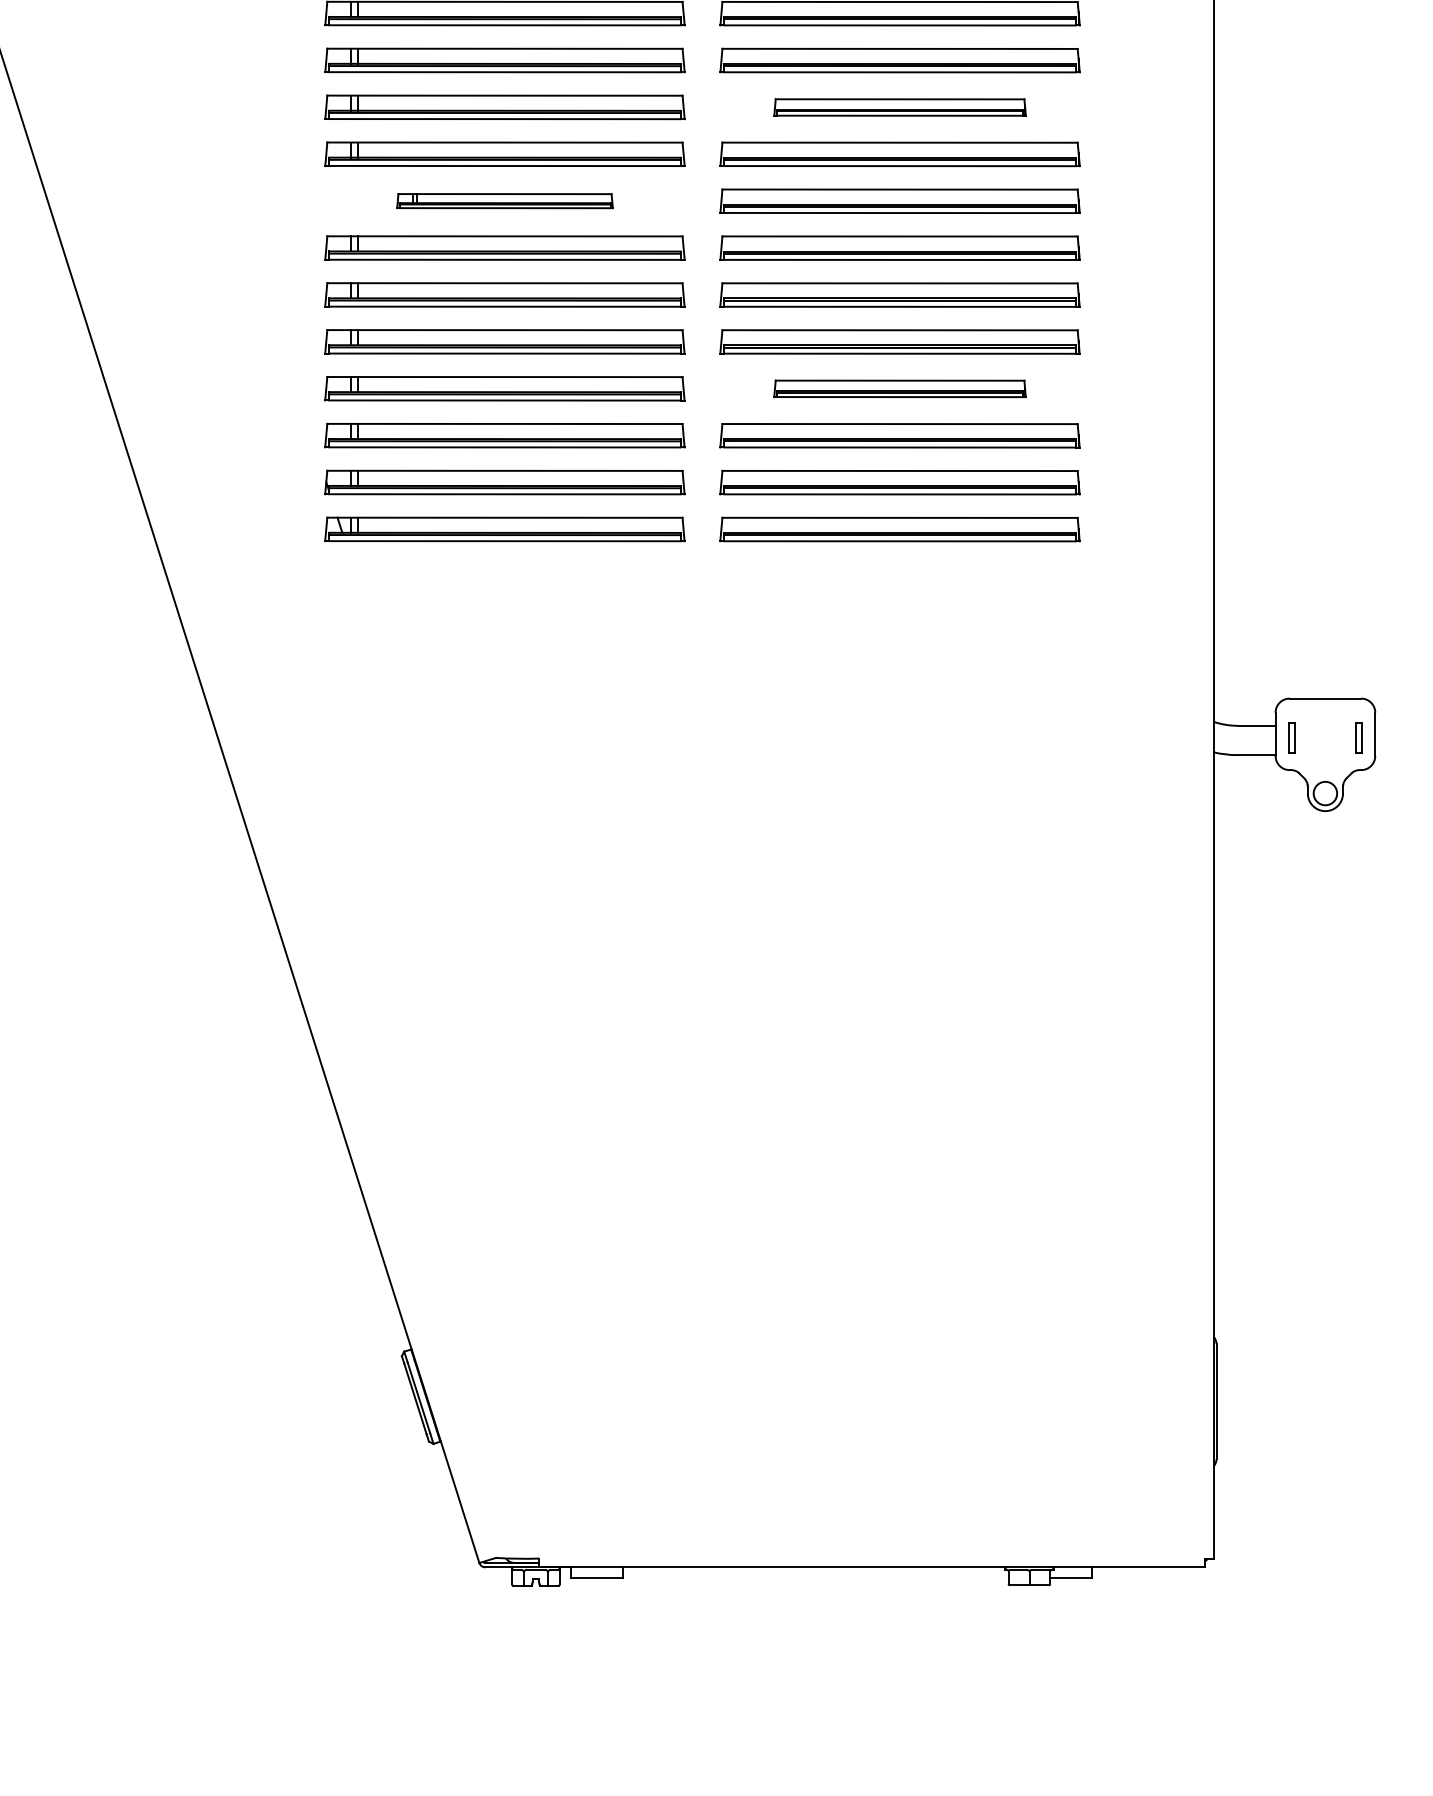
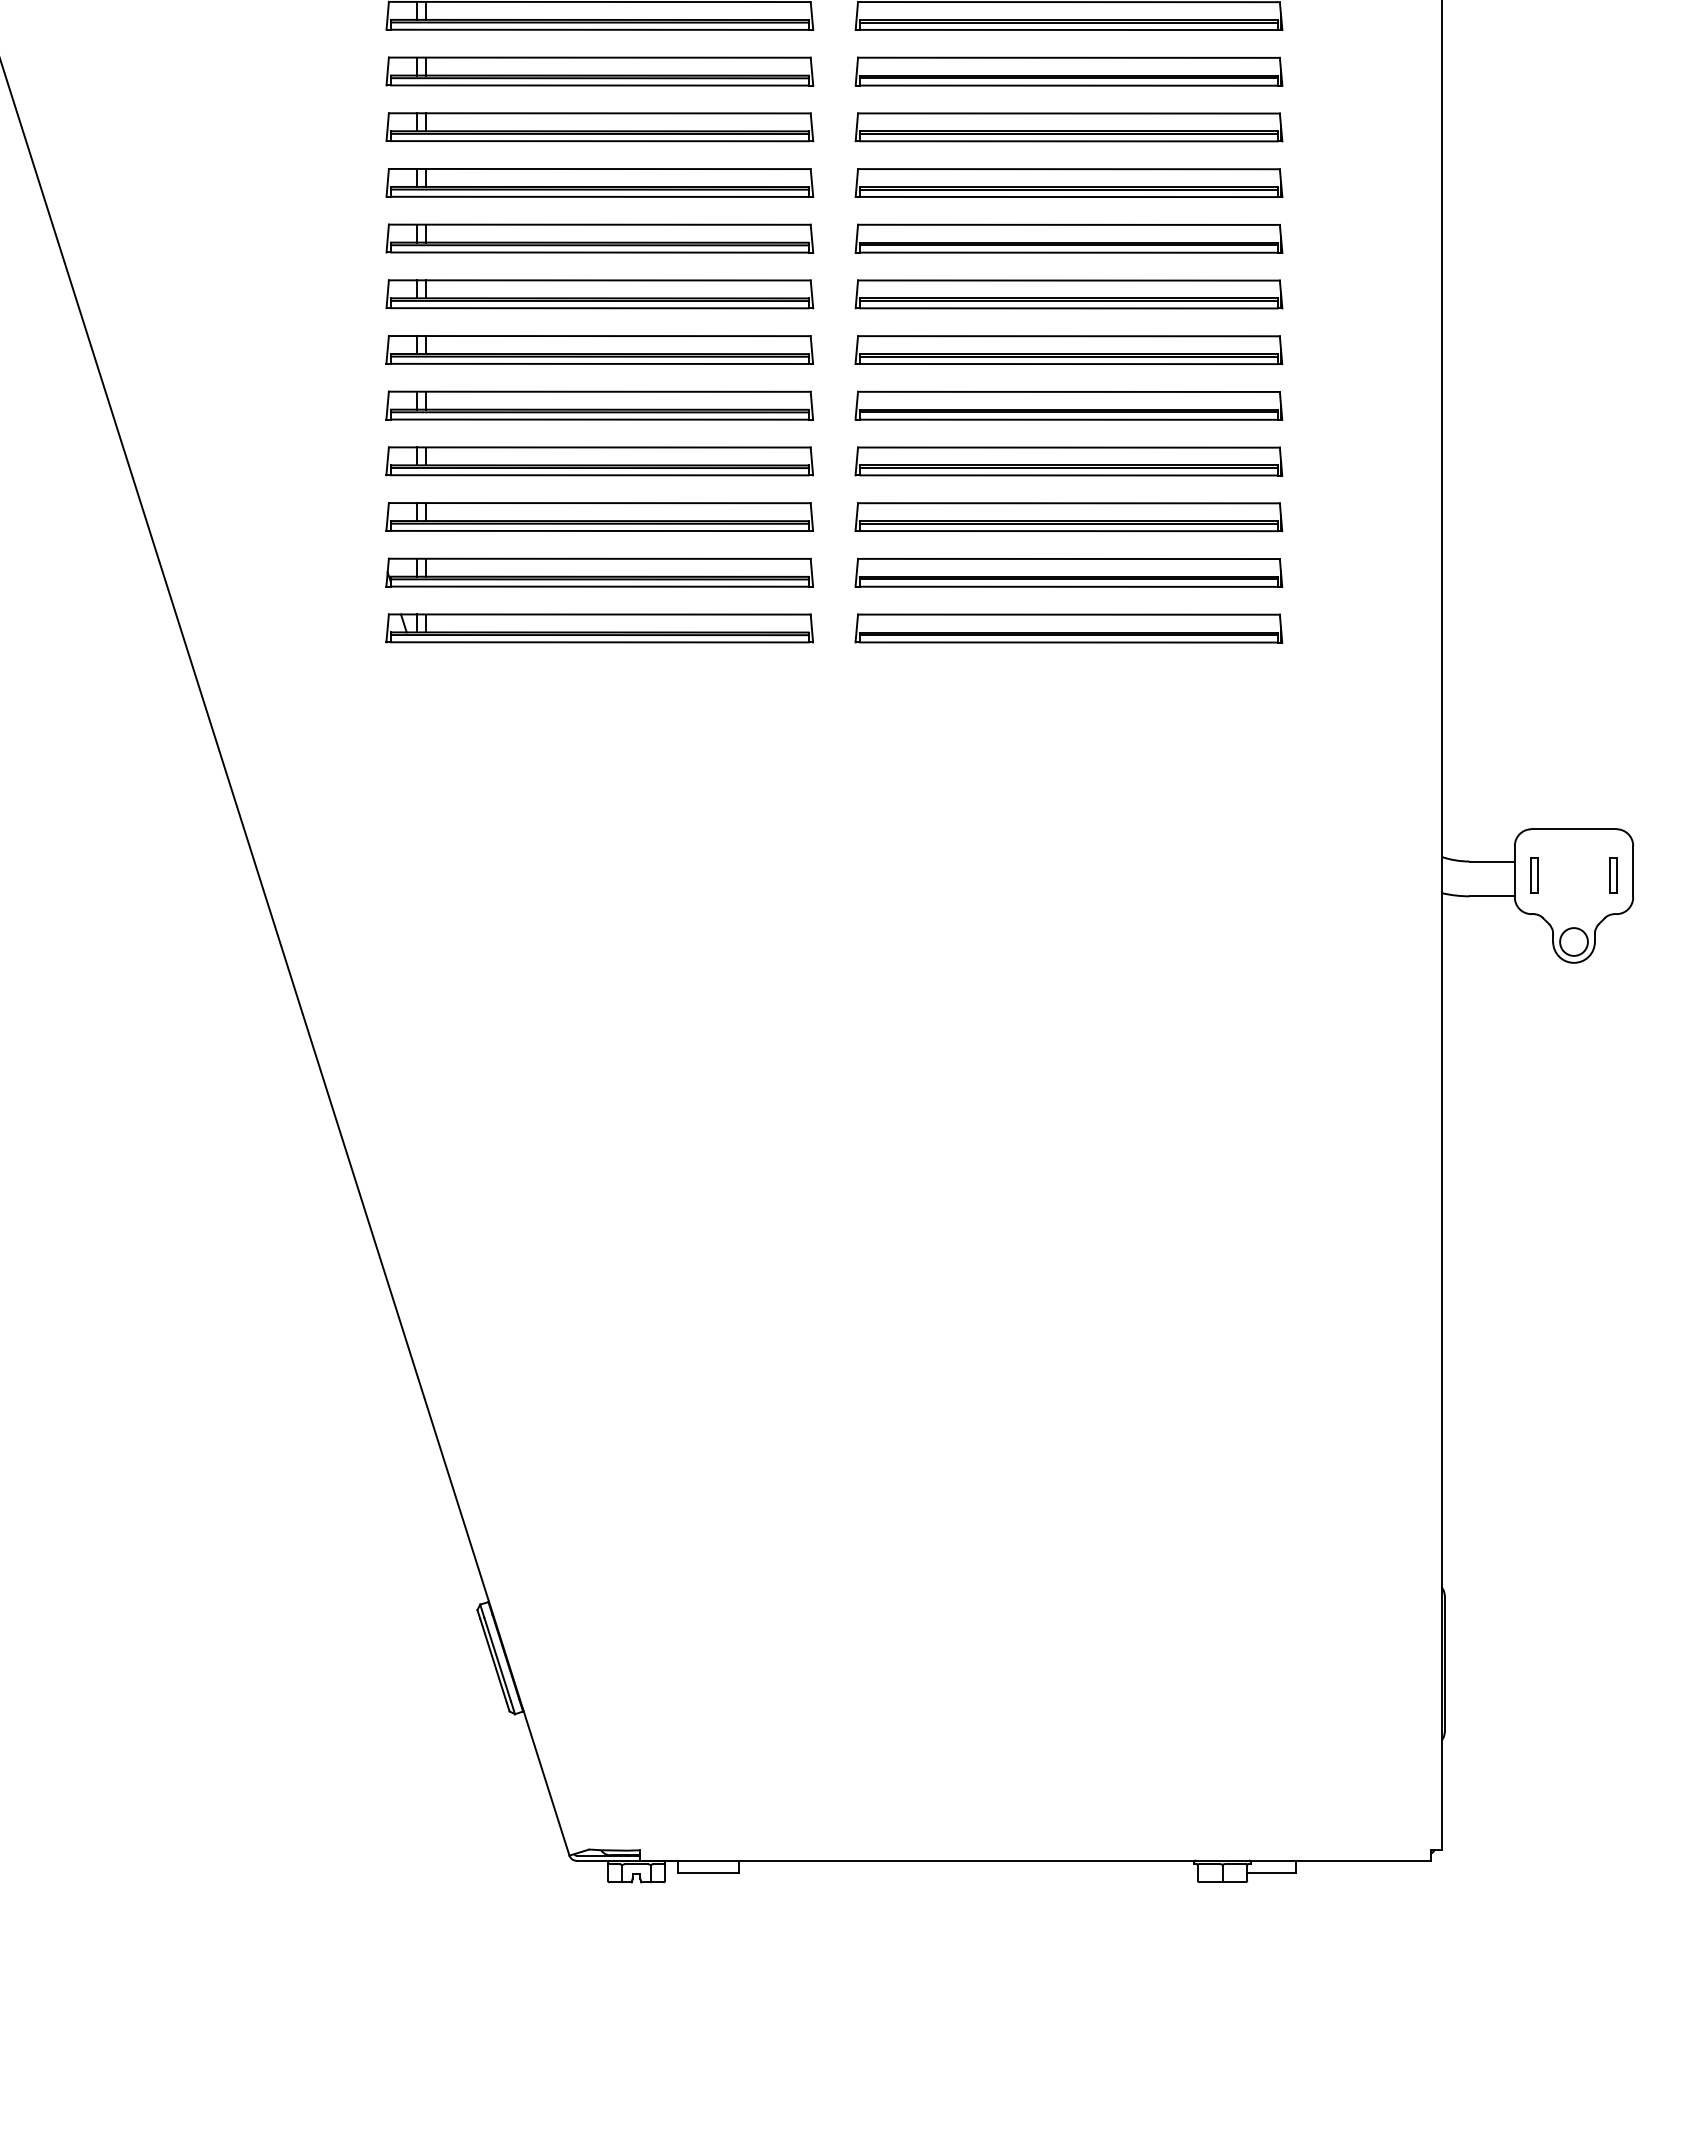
part: (899, 107) -> (1068, 127), size x1.43
part: (504, 201) -> (599, 238), size x1.67
part: (899, 388) -> (1068, 461), size x1.43

